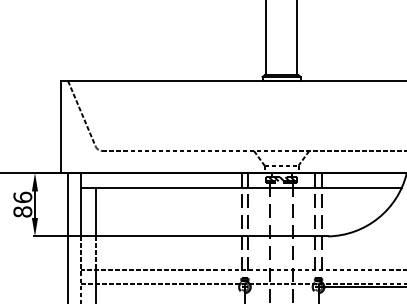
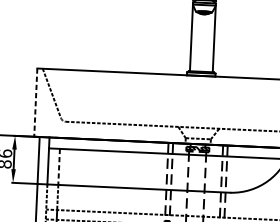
line: (60, 127) -> (35, 102), solid -> dashed
line: (96, 212) -> (59, 167), solid -> dashed

